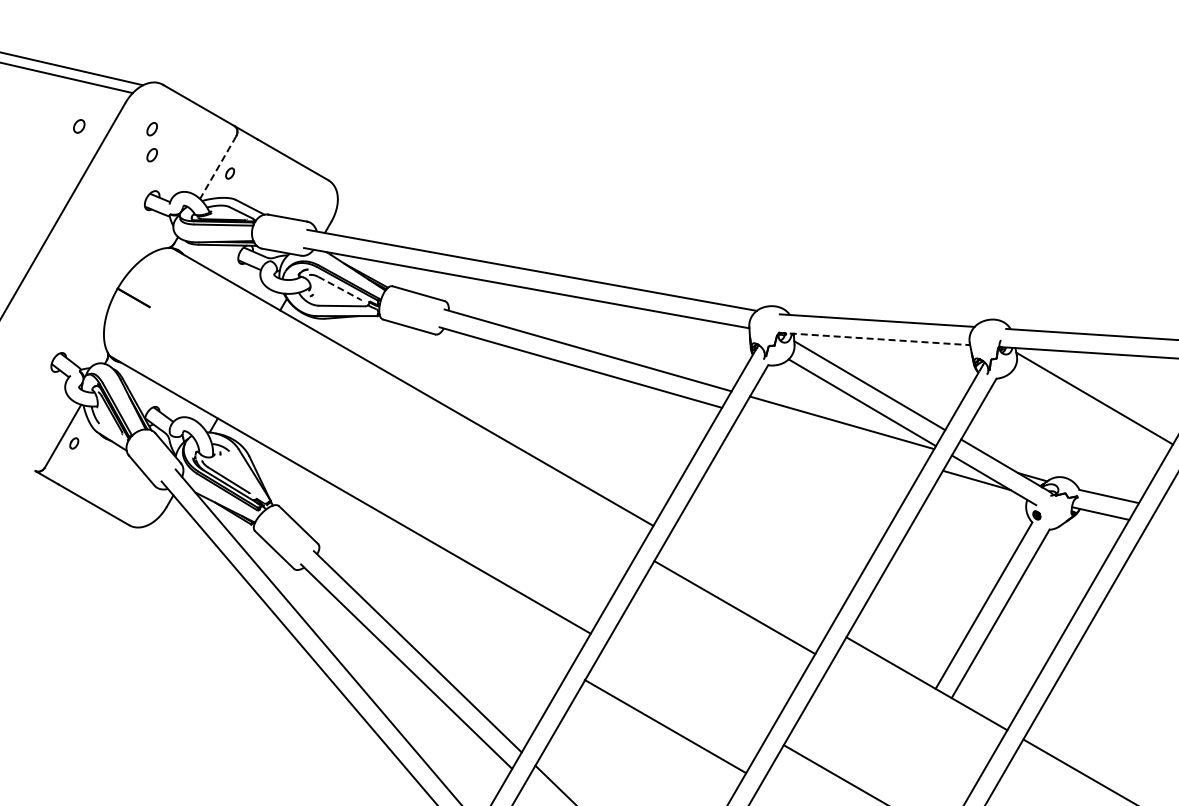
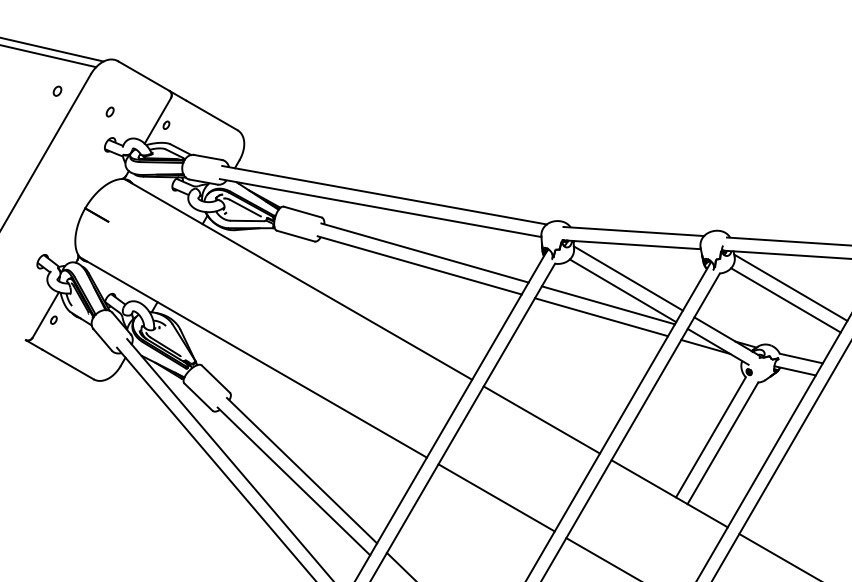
part: (151, 129) -> (109, 93), removed
line: (217, 168) -> (157, 121), dashed -> solid
line: (339, 288) -> (245, 208), dashed -> solid
line: (874, 338) -> (631, 244), dashed -> solid
line: (1087, 415) -> (785, 300), added
line: (832, 439) -> (601, 317), added
line: (734, 607) -> (541, 419), moved
line: (664, 725) -> (496, 497), moved

